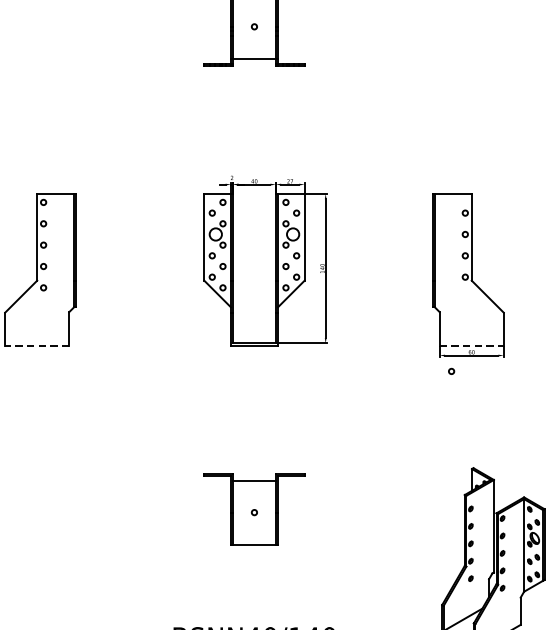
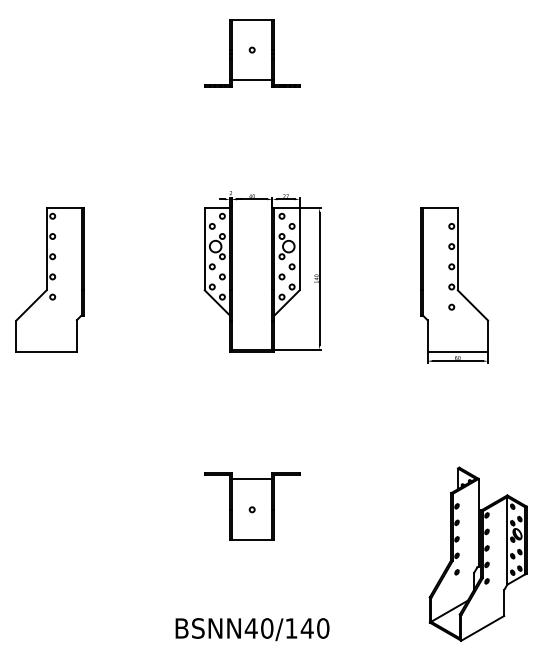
line: (37, 345) -> (46, 351), dashed -> solid
line: (472, 345) -> (458, 351), dashed -> solid
circle: (451, 370) -> (451, 306), moved

